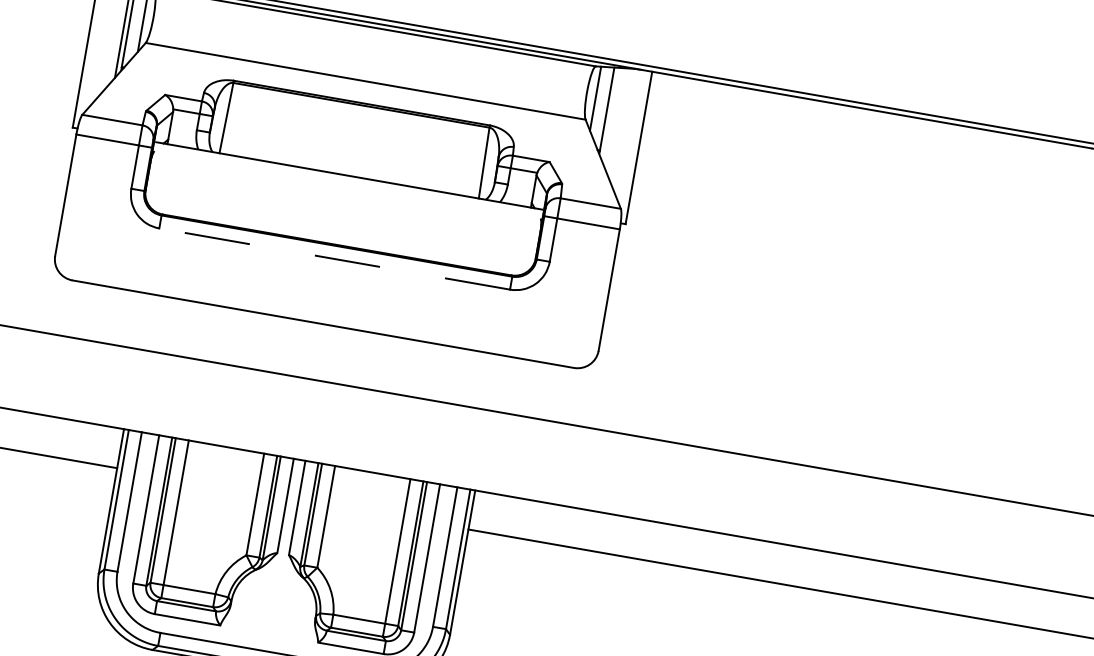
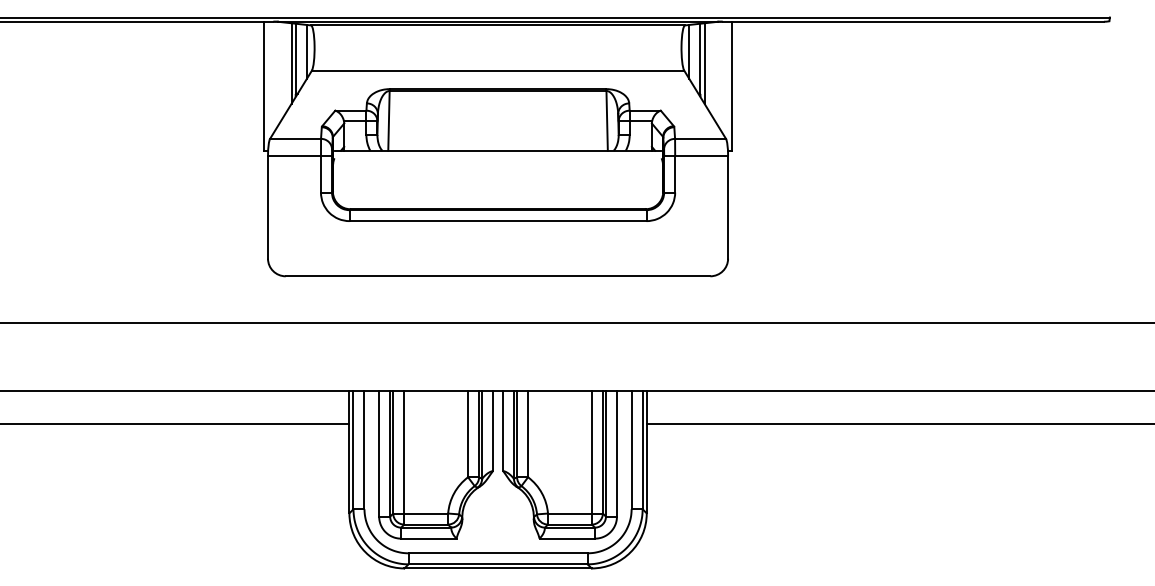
line: (610, 115) -> (704, 63), added
line: (333, 259) -> (497, 221), dashed -> solid

